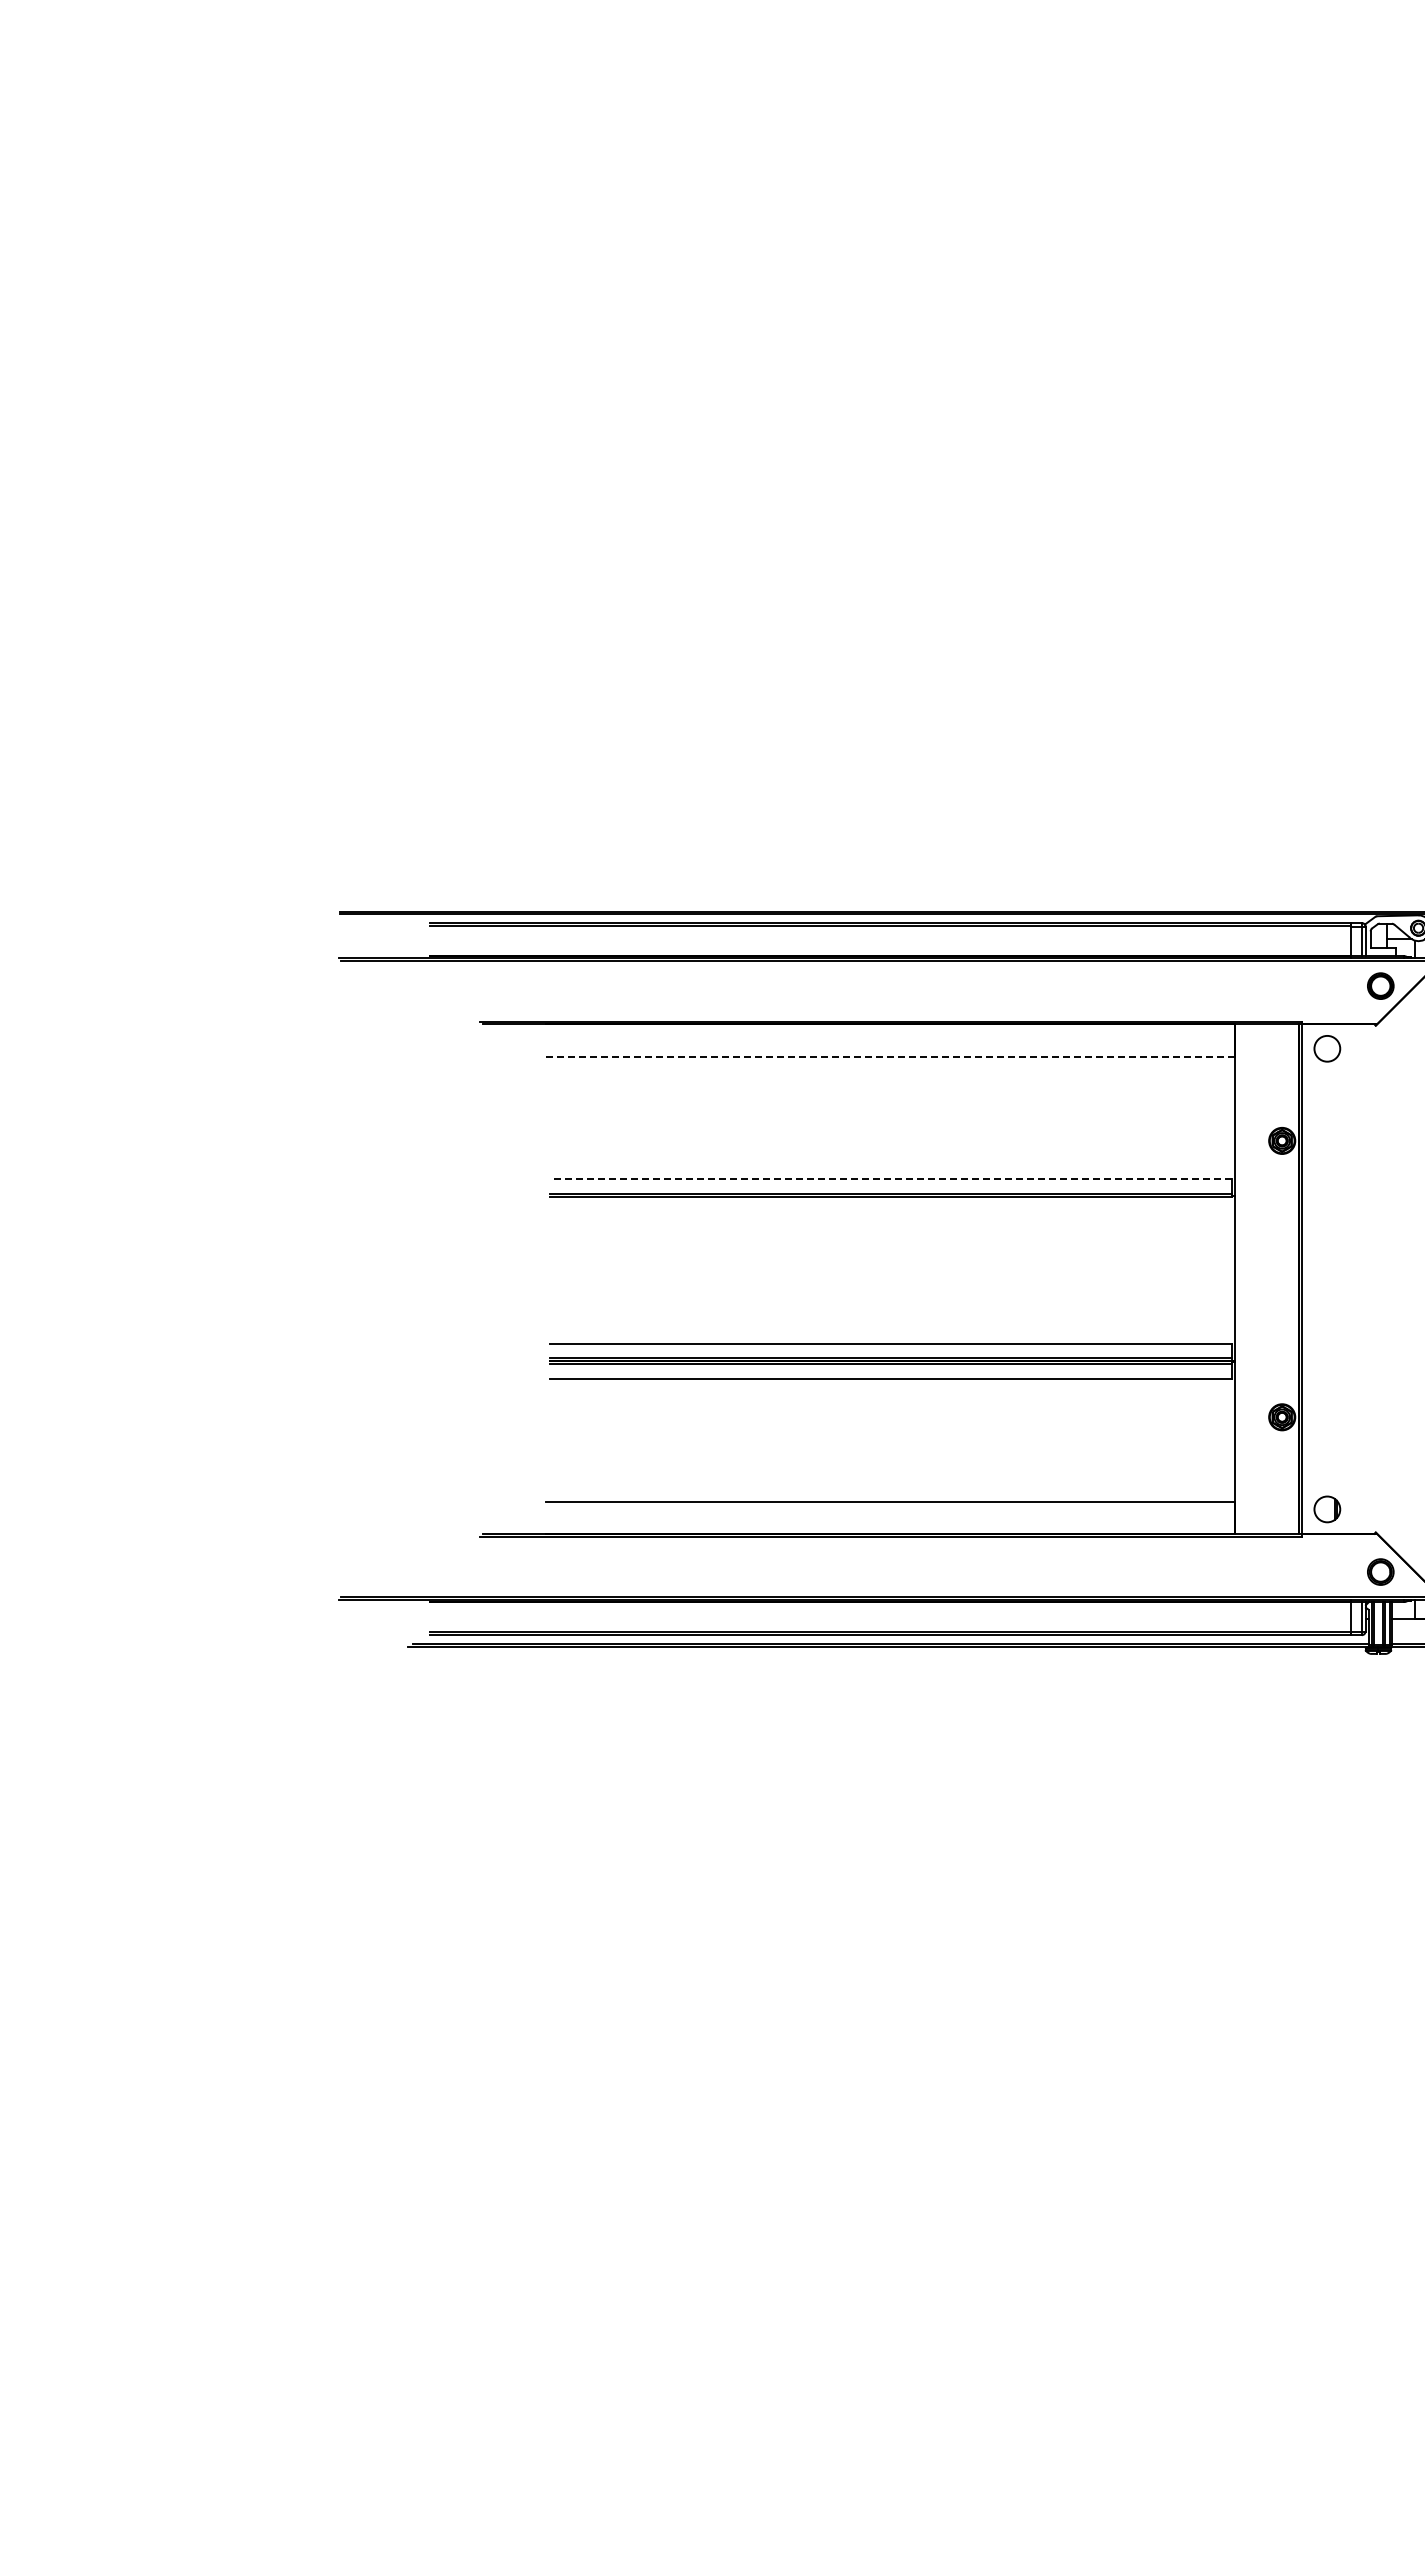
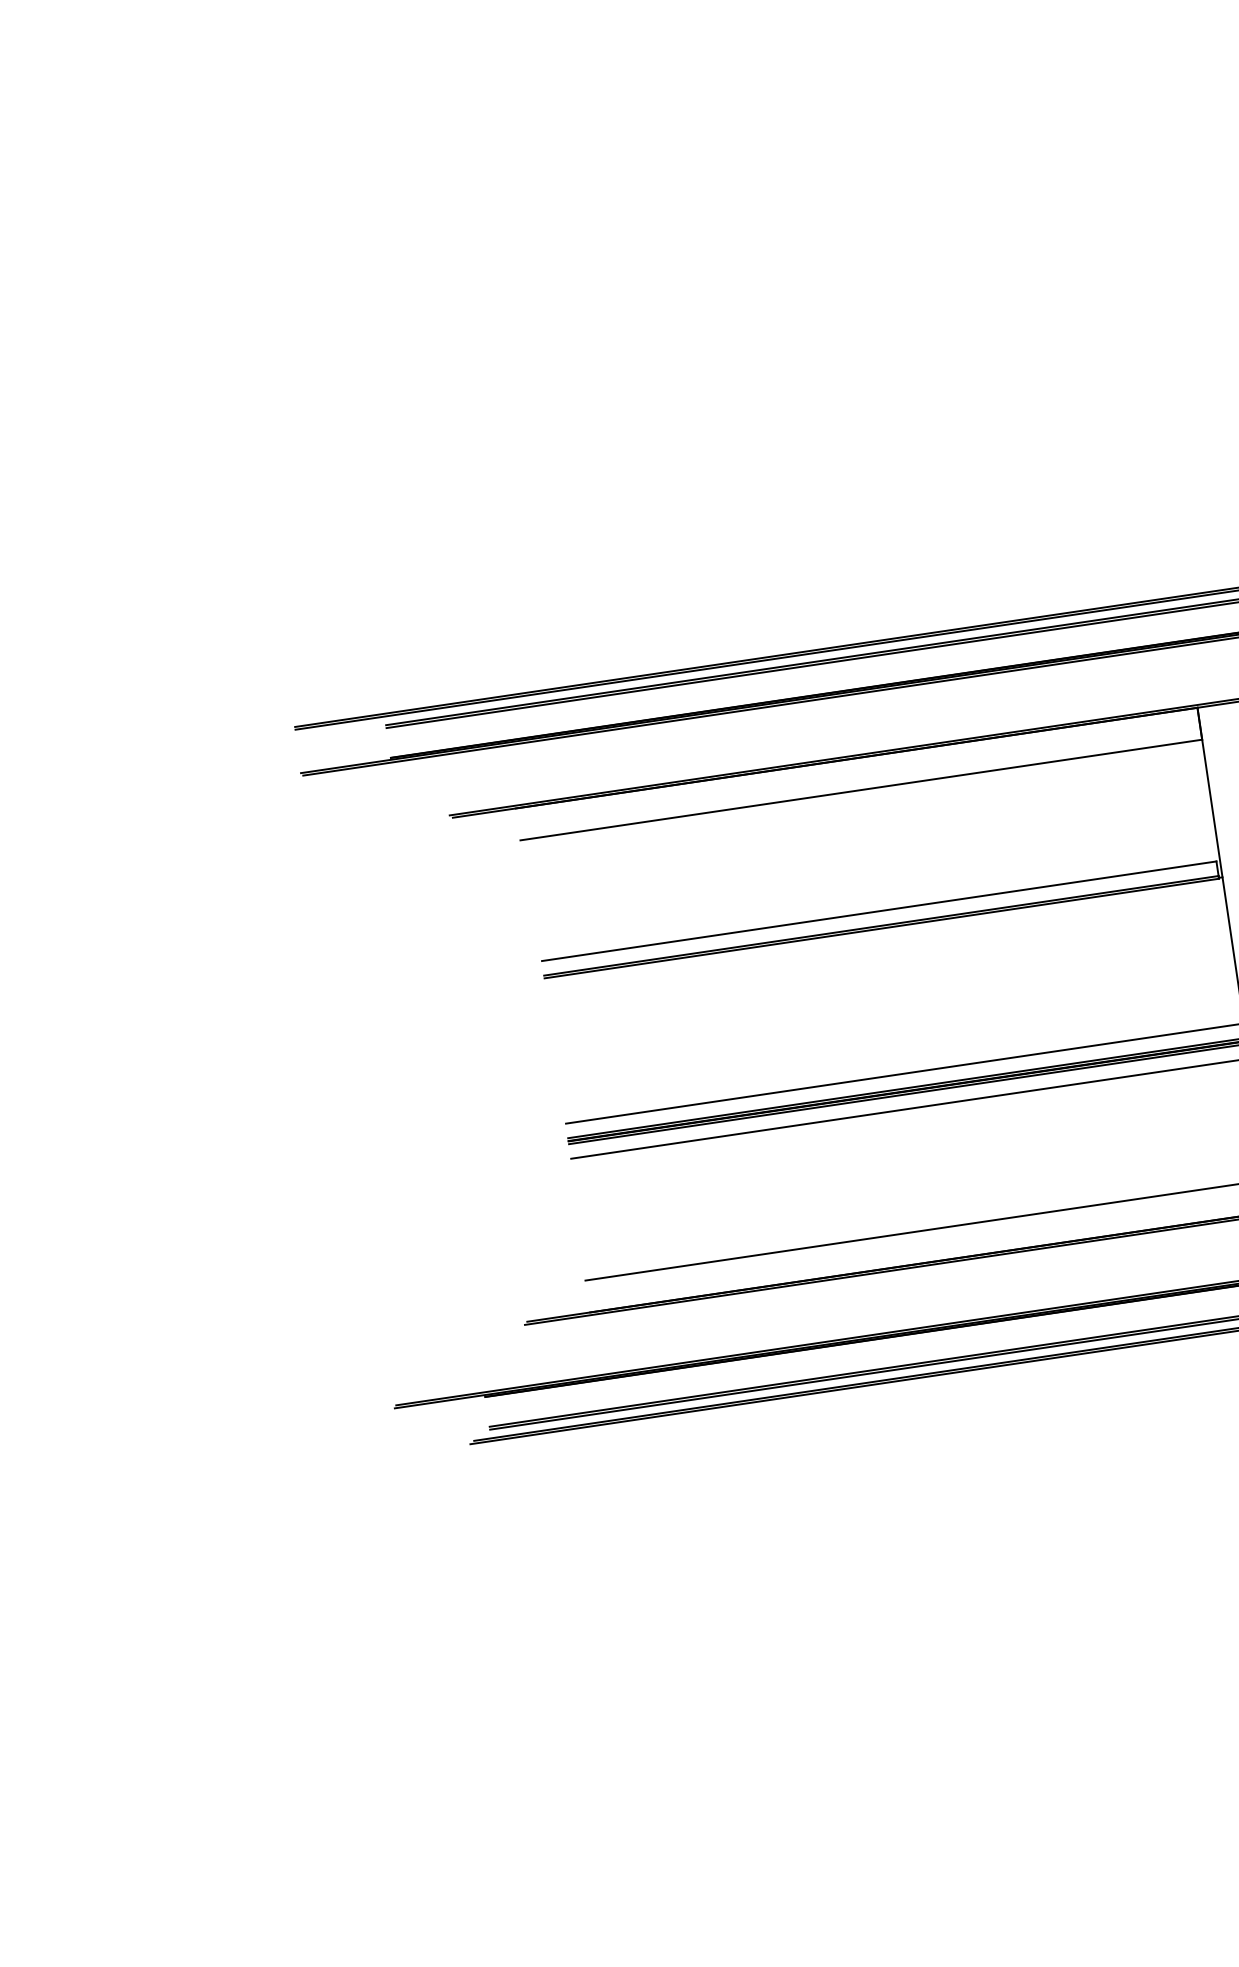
line: (890, 1056) -> (861, 789), dashed -> solid
line: (890, 1179) -> (879, 911), dashed -> solid

